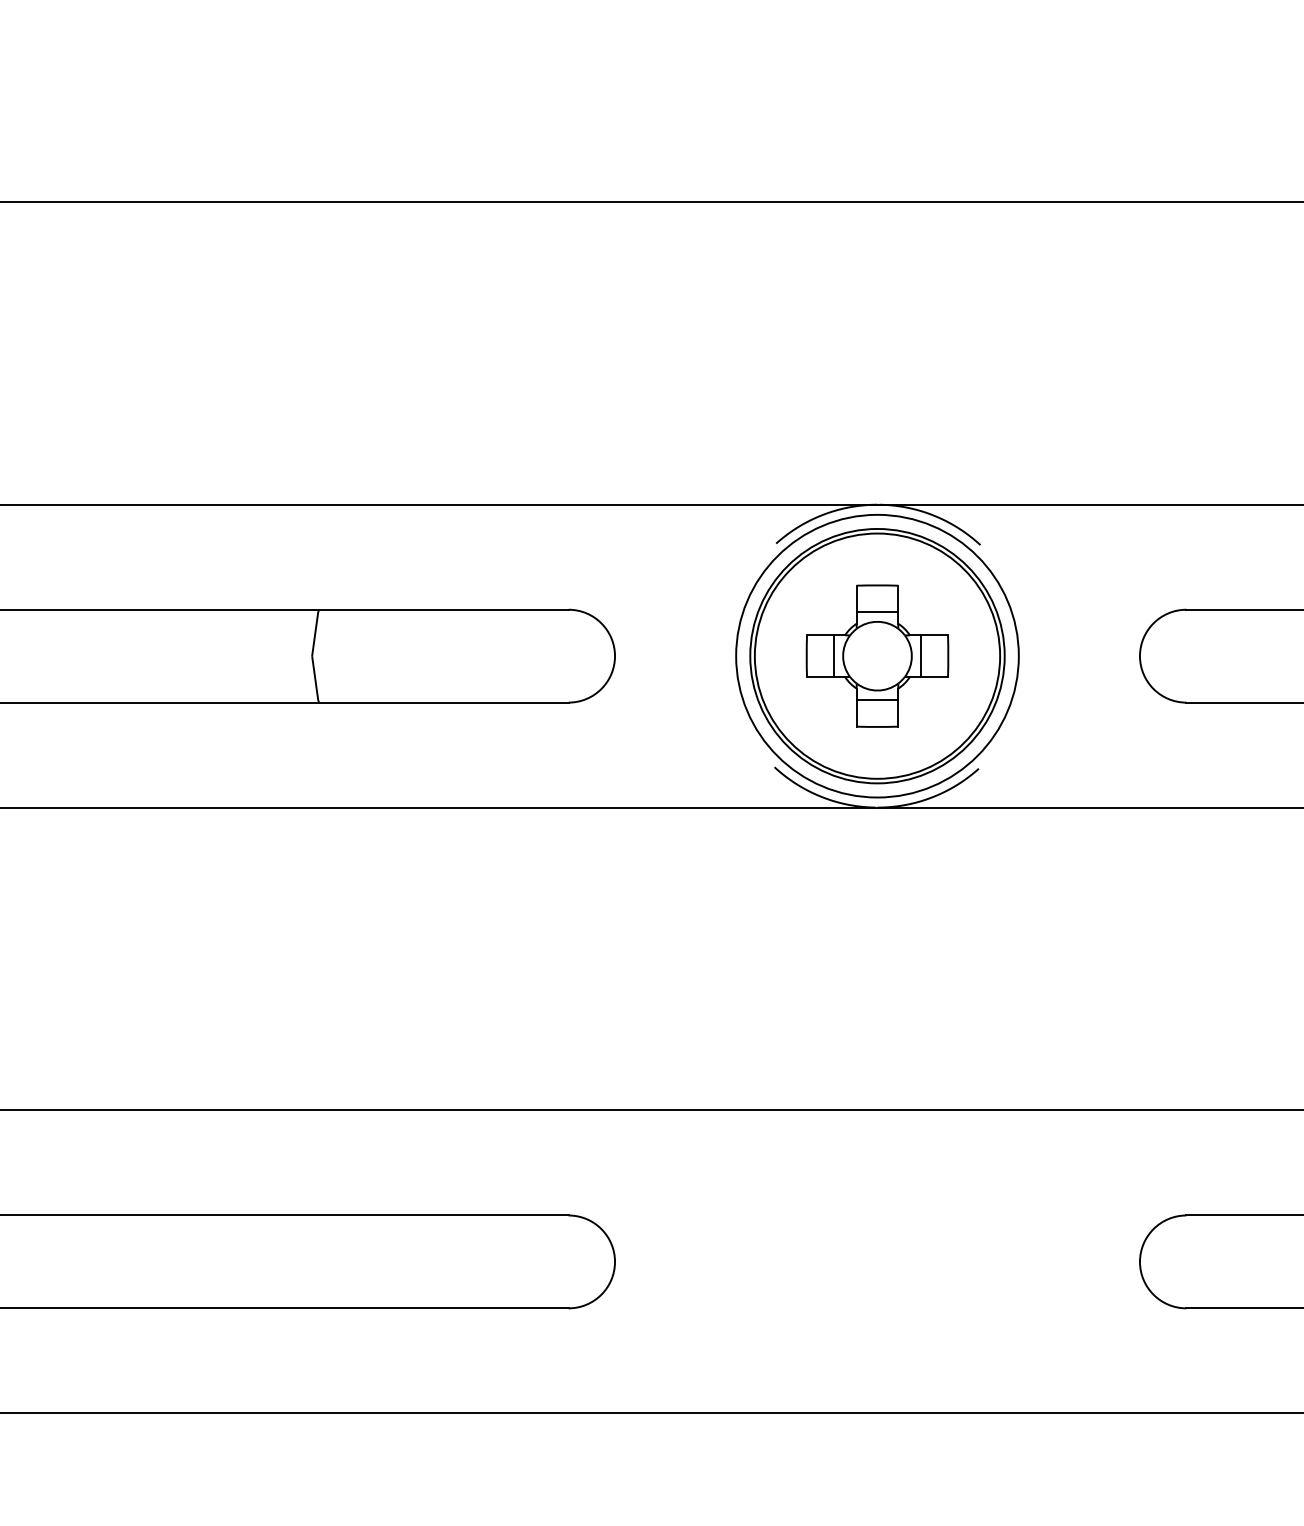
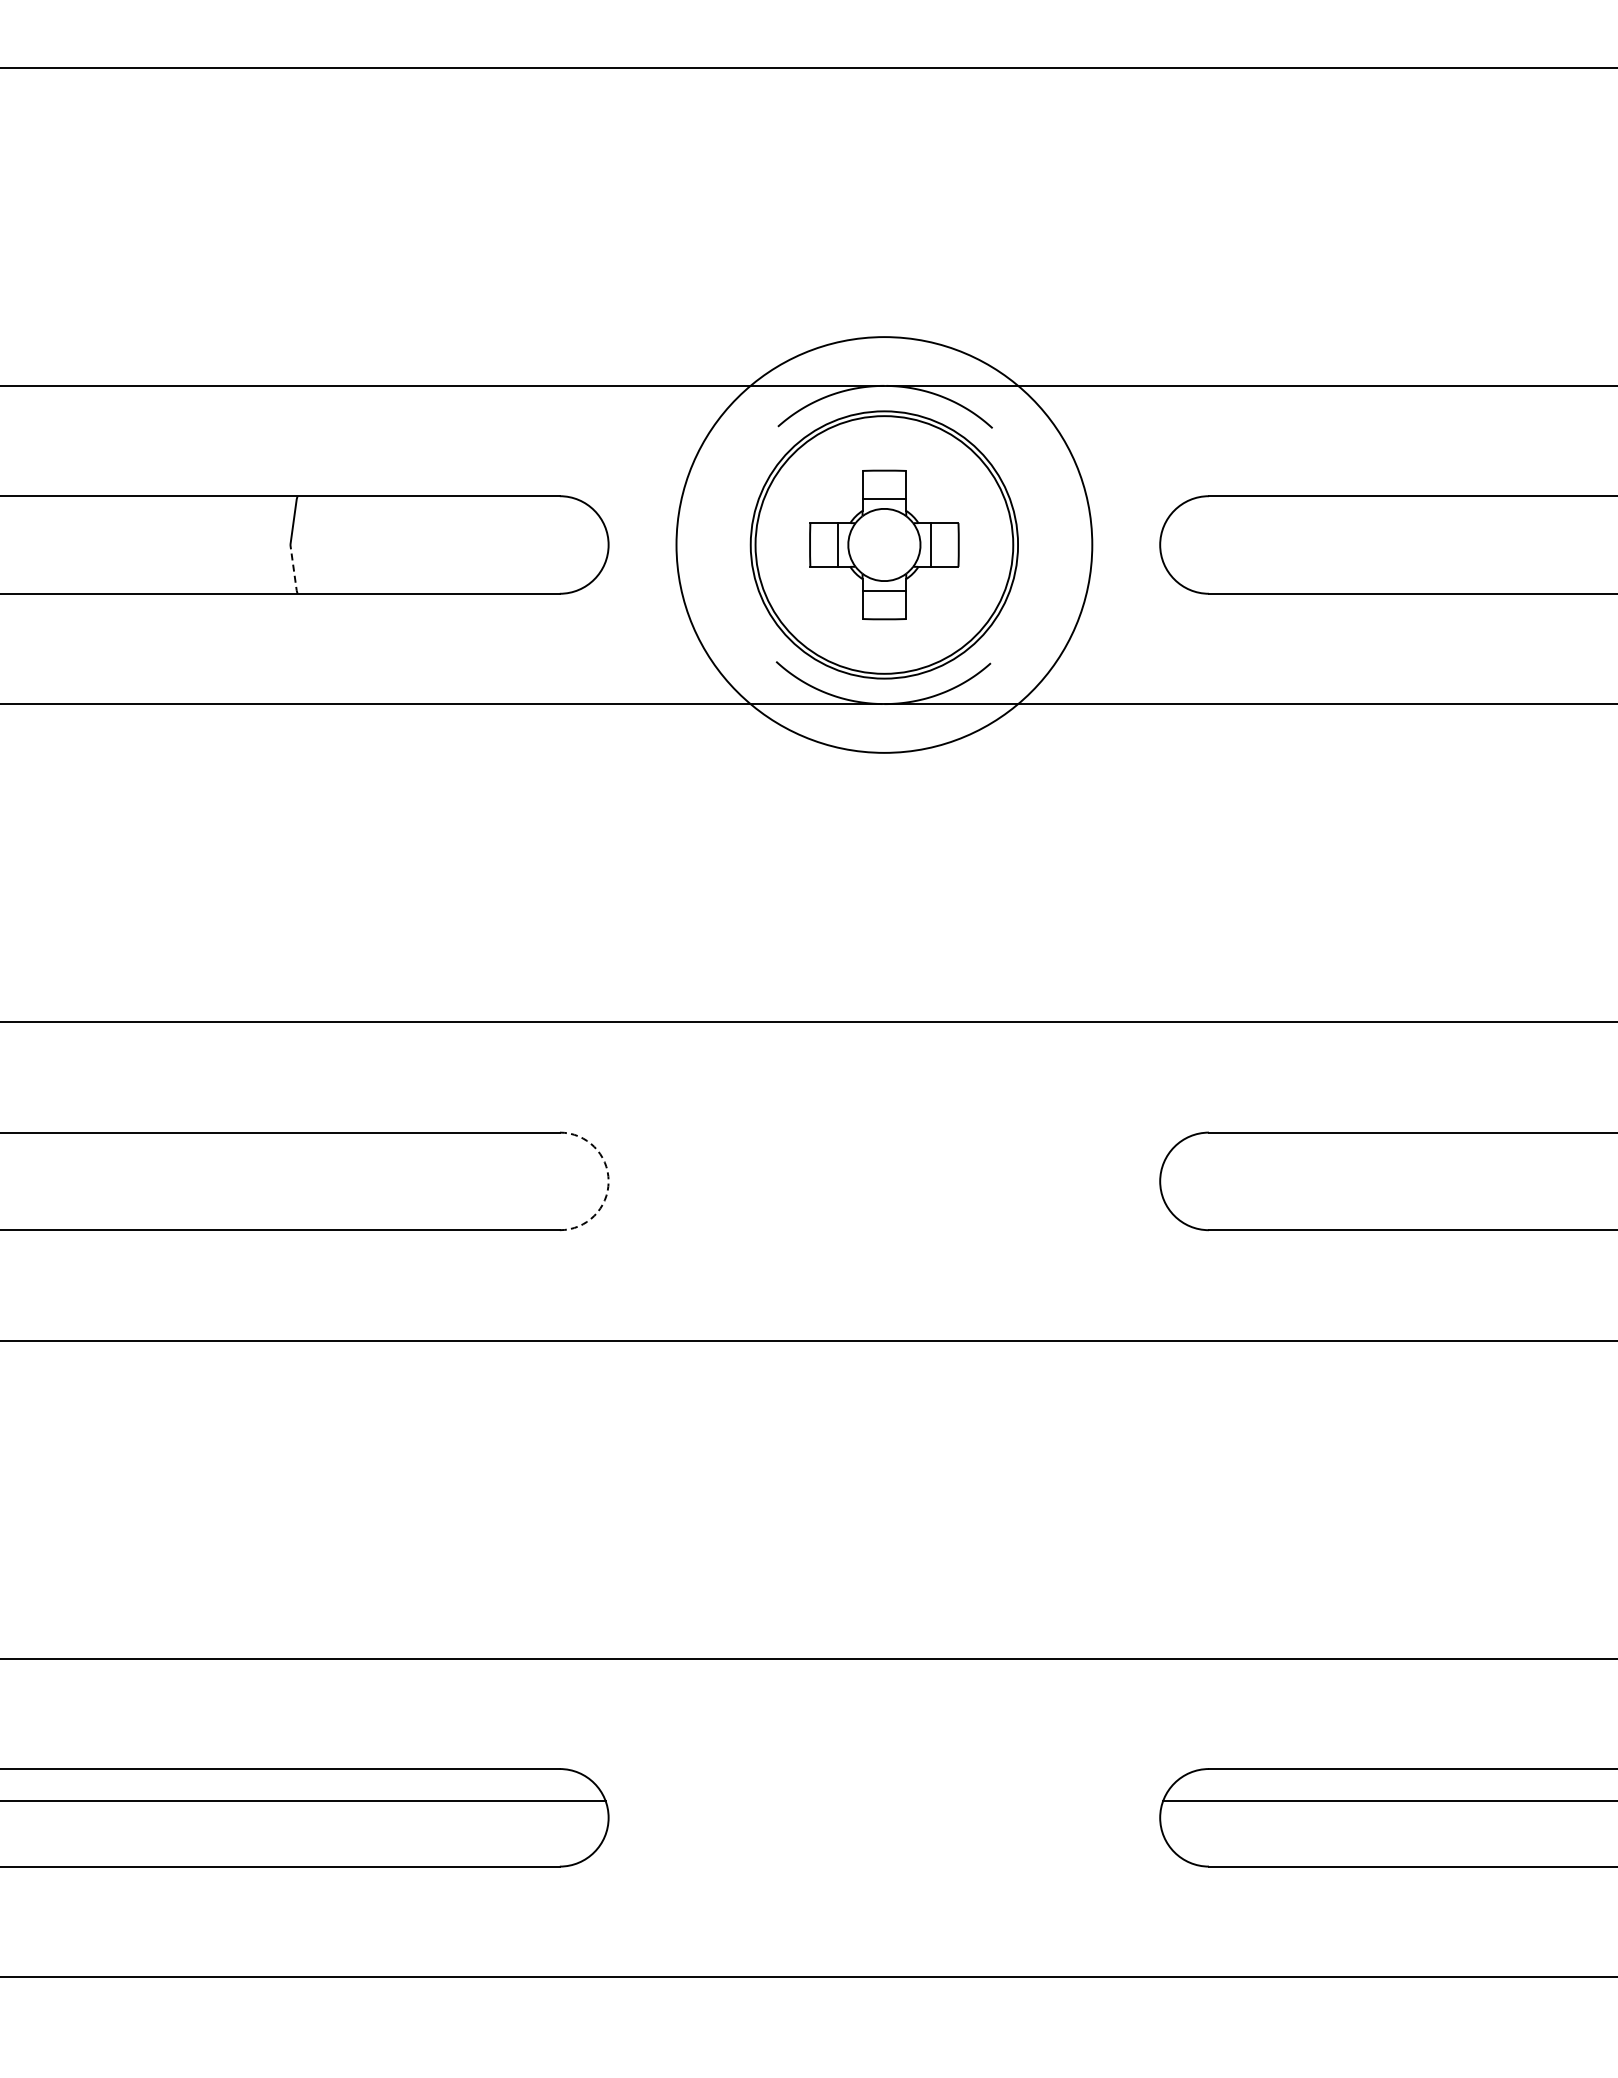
circle: (876, 655) -> (883, 544), size x1.4
line: (315, 680) -> (293, 570), solid -> dashed
arc: (614, 1262) -> (608, 1181), solid -> dashed

